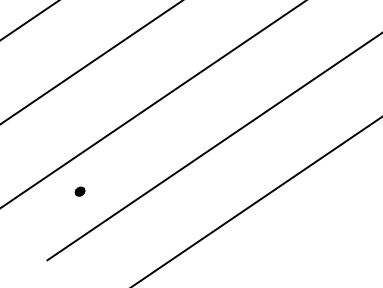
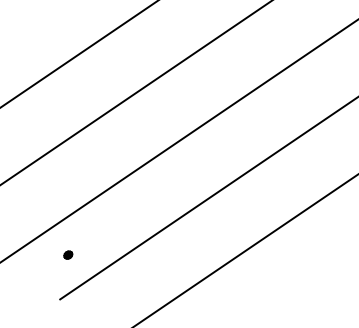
part: (80, 190) -> (68, 254), moved

